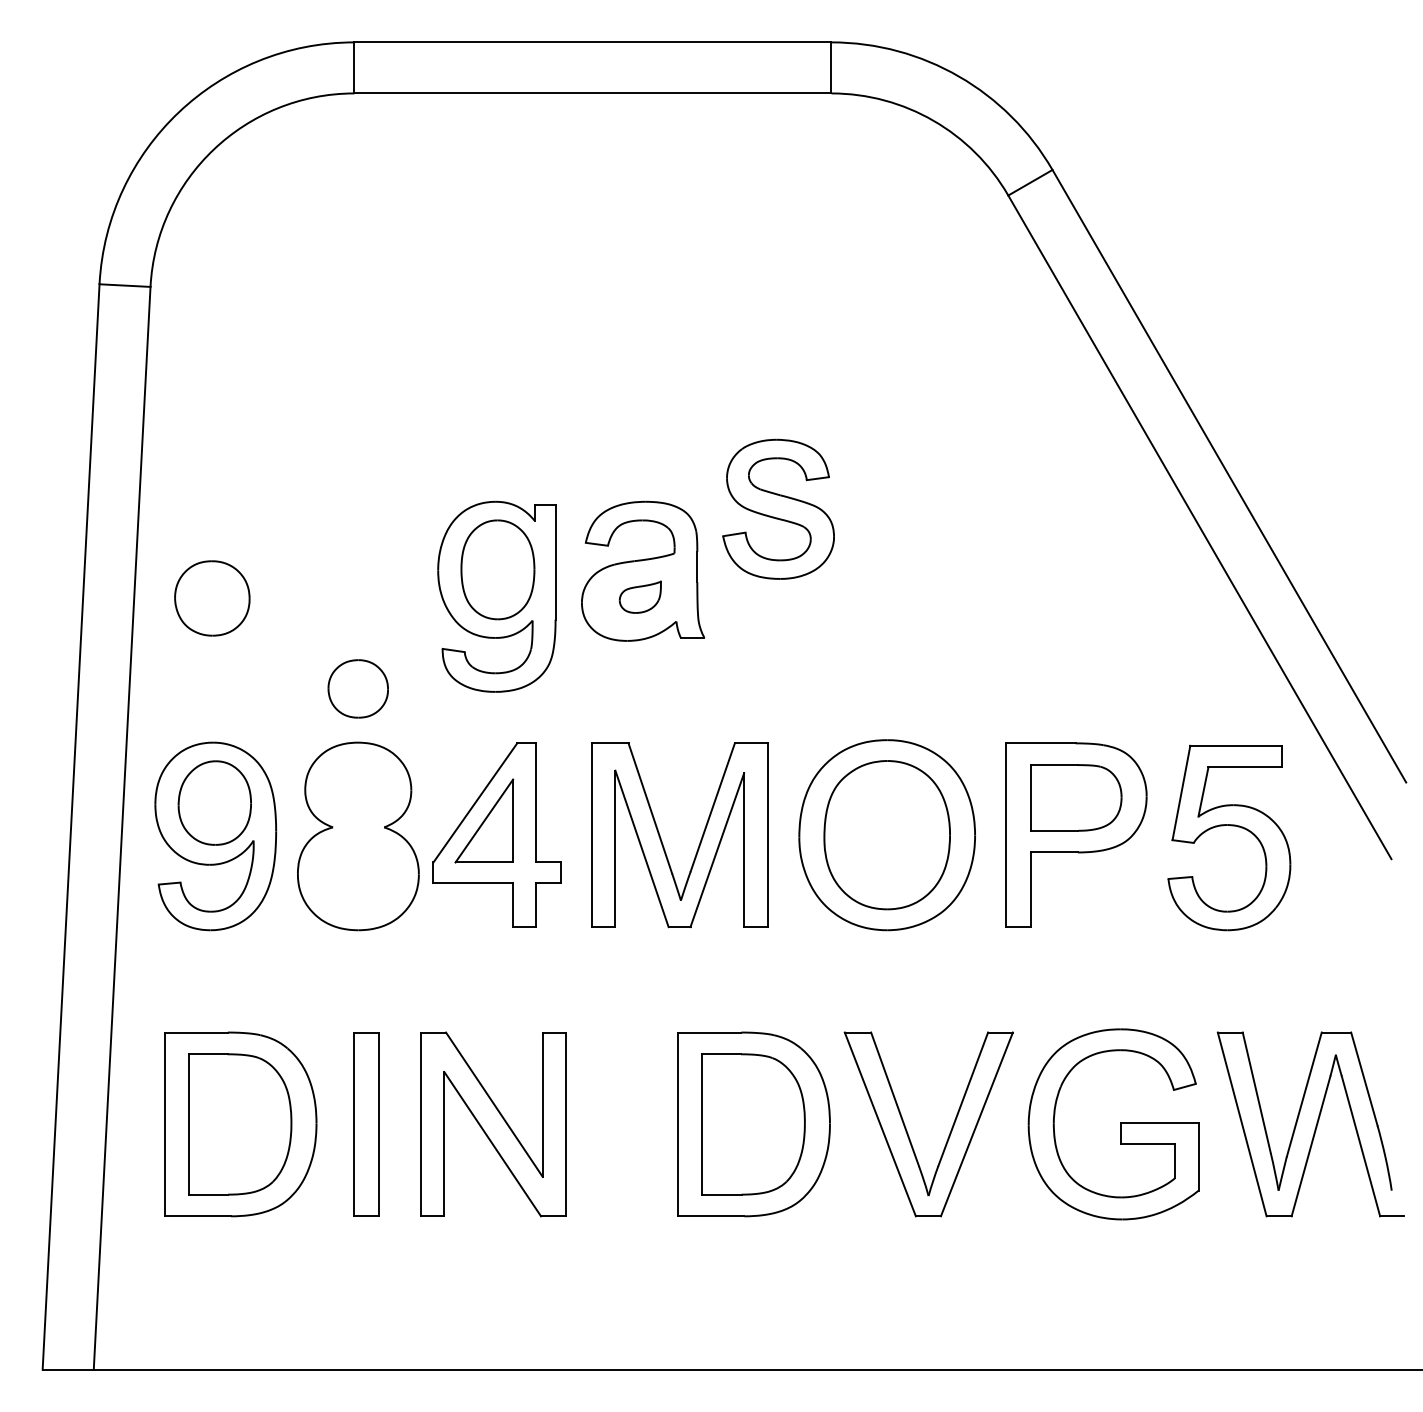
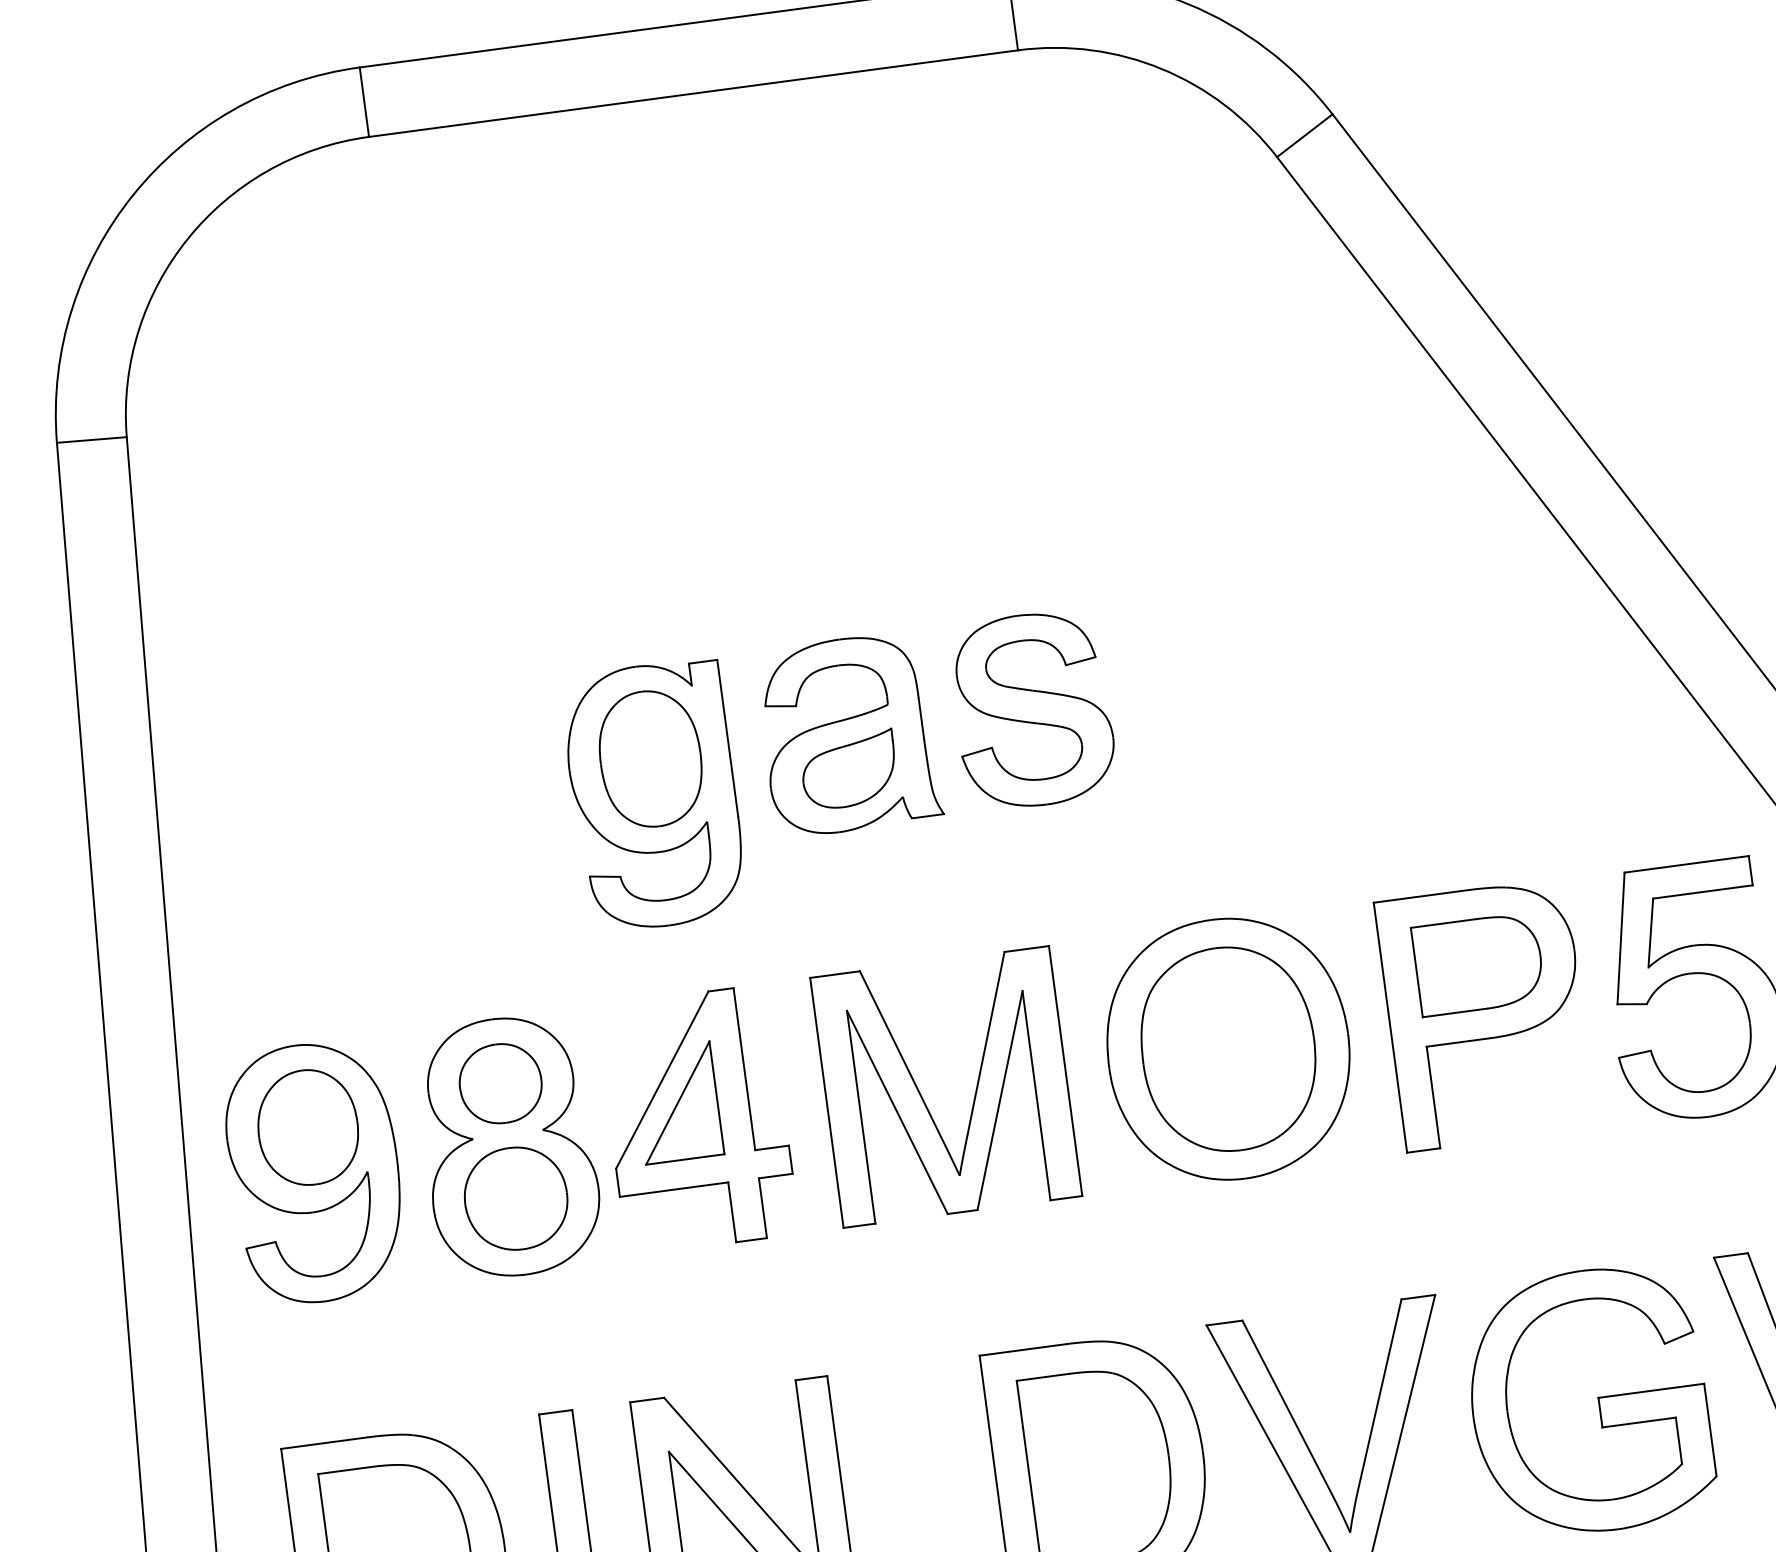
part: (778, 508) -> (1032, 708), moved
part: (640, 597) -> (849, 770), size x1.67
part: (212, 598) -> (516, 1198), moved
part: (357, 688) -> (499, 1083), moved

